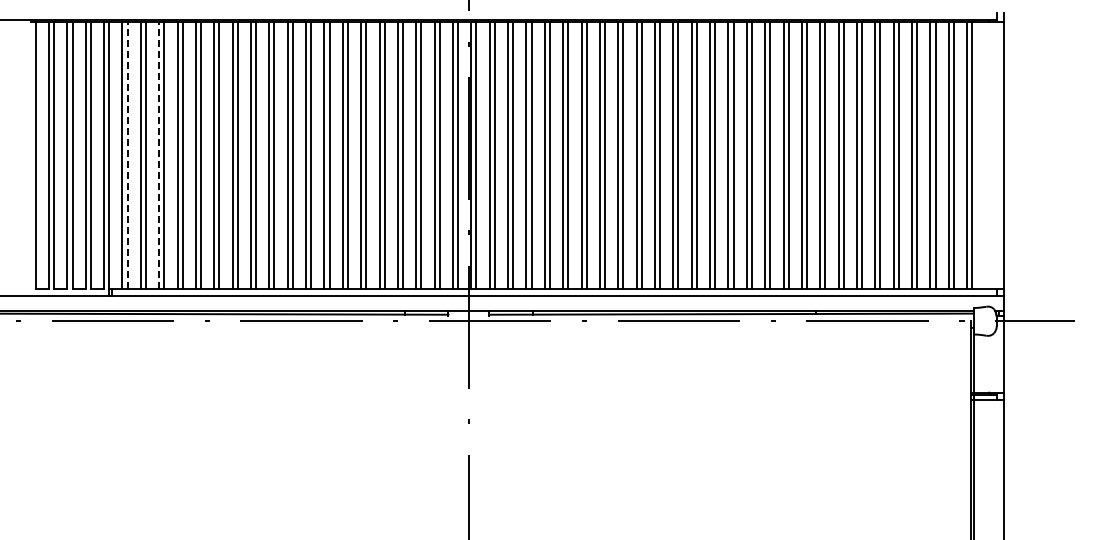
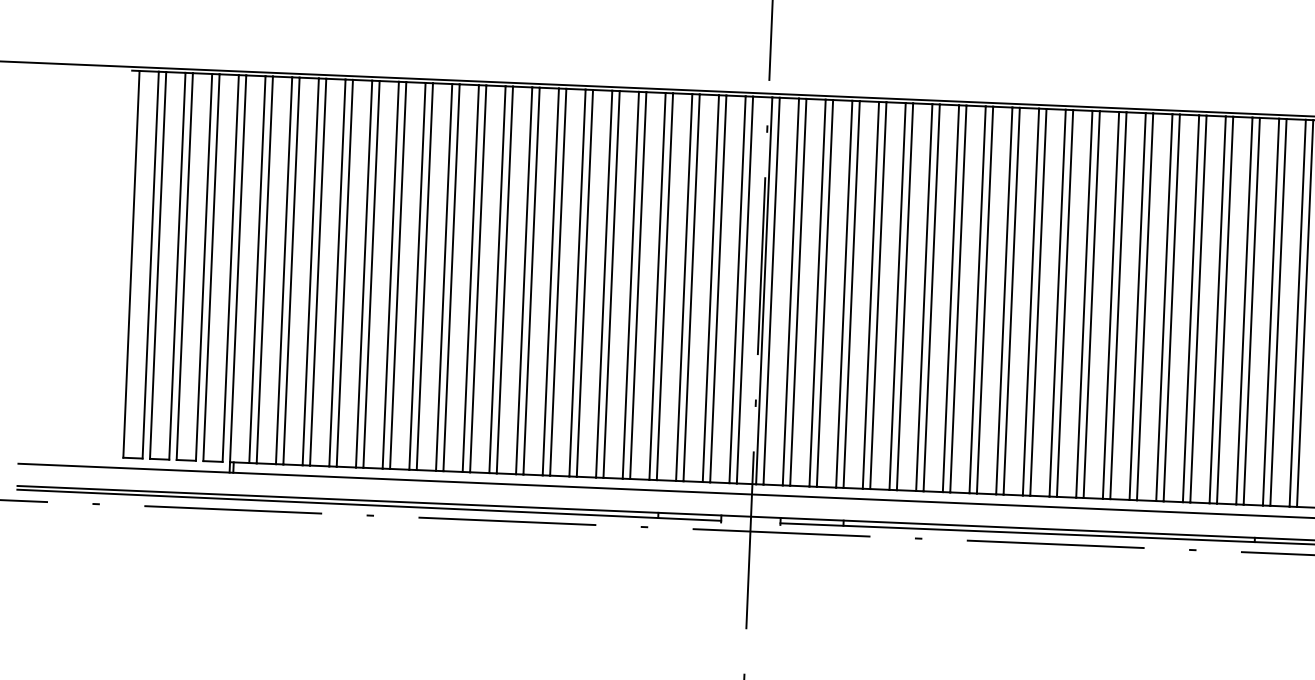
line: (127, 154) -> (264, 268), dashed -> solid
line: (159, 154) -> (311, 270), dashed -> solid

